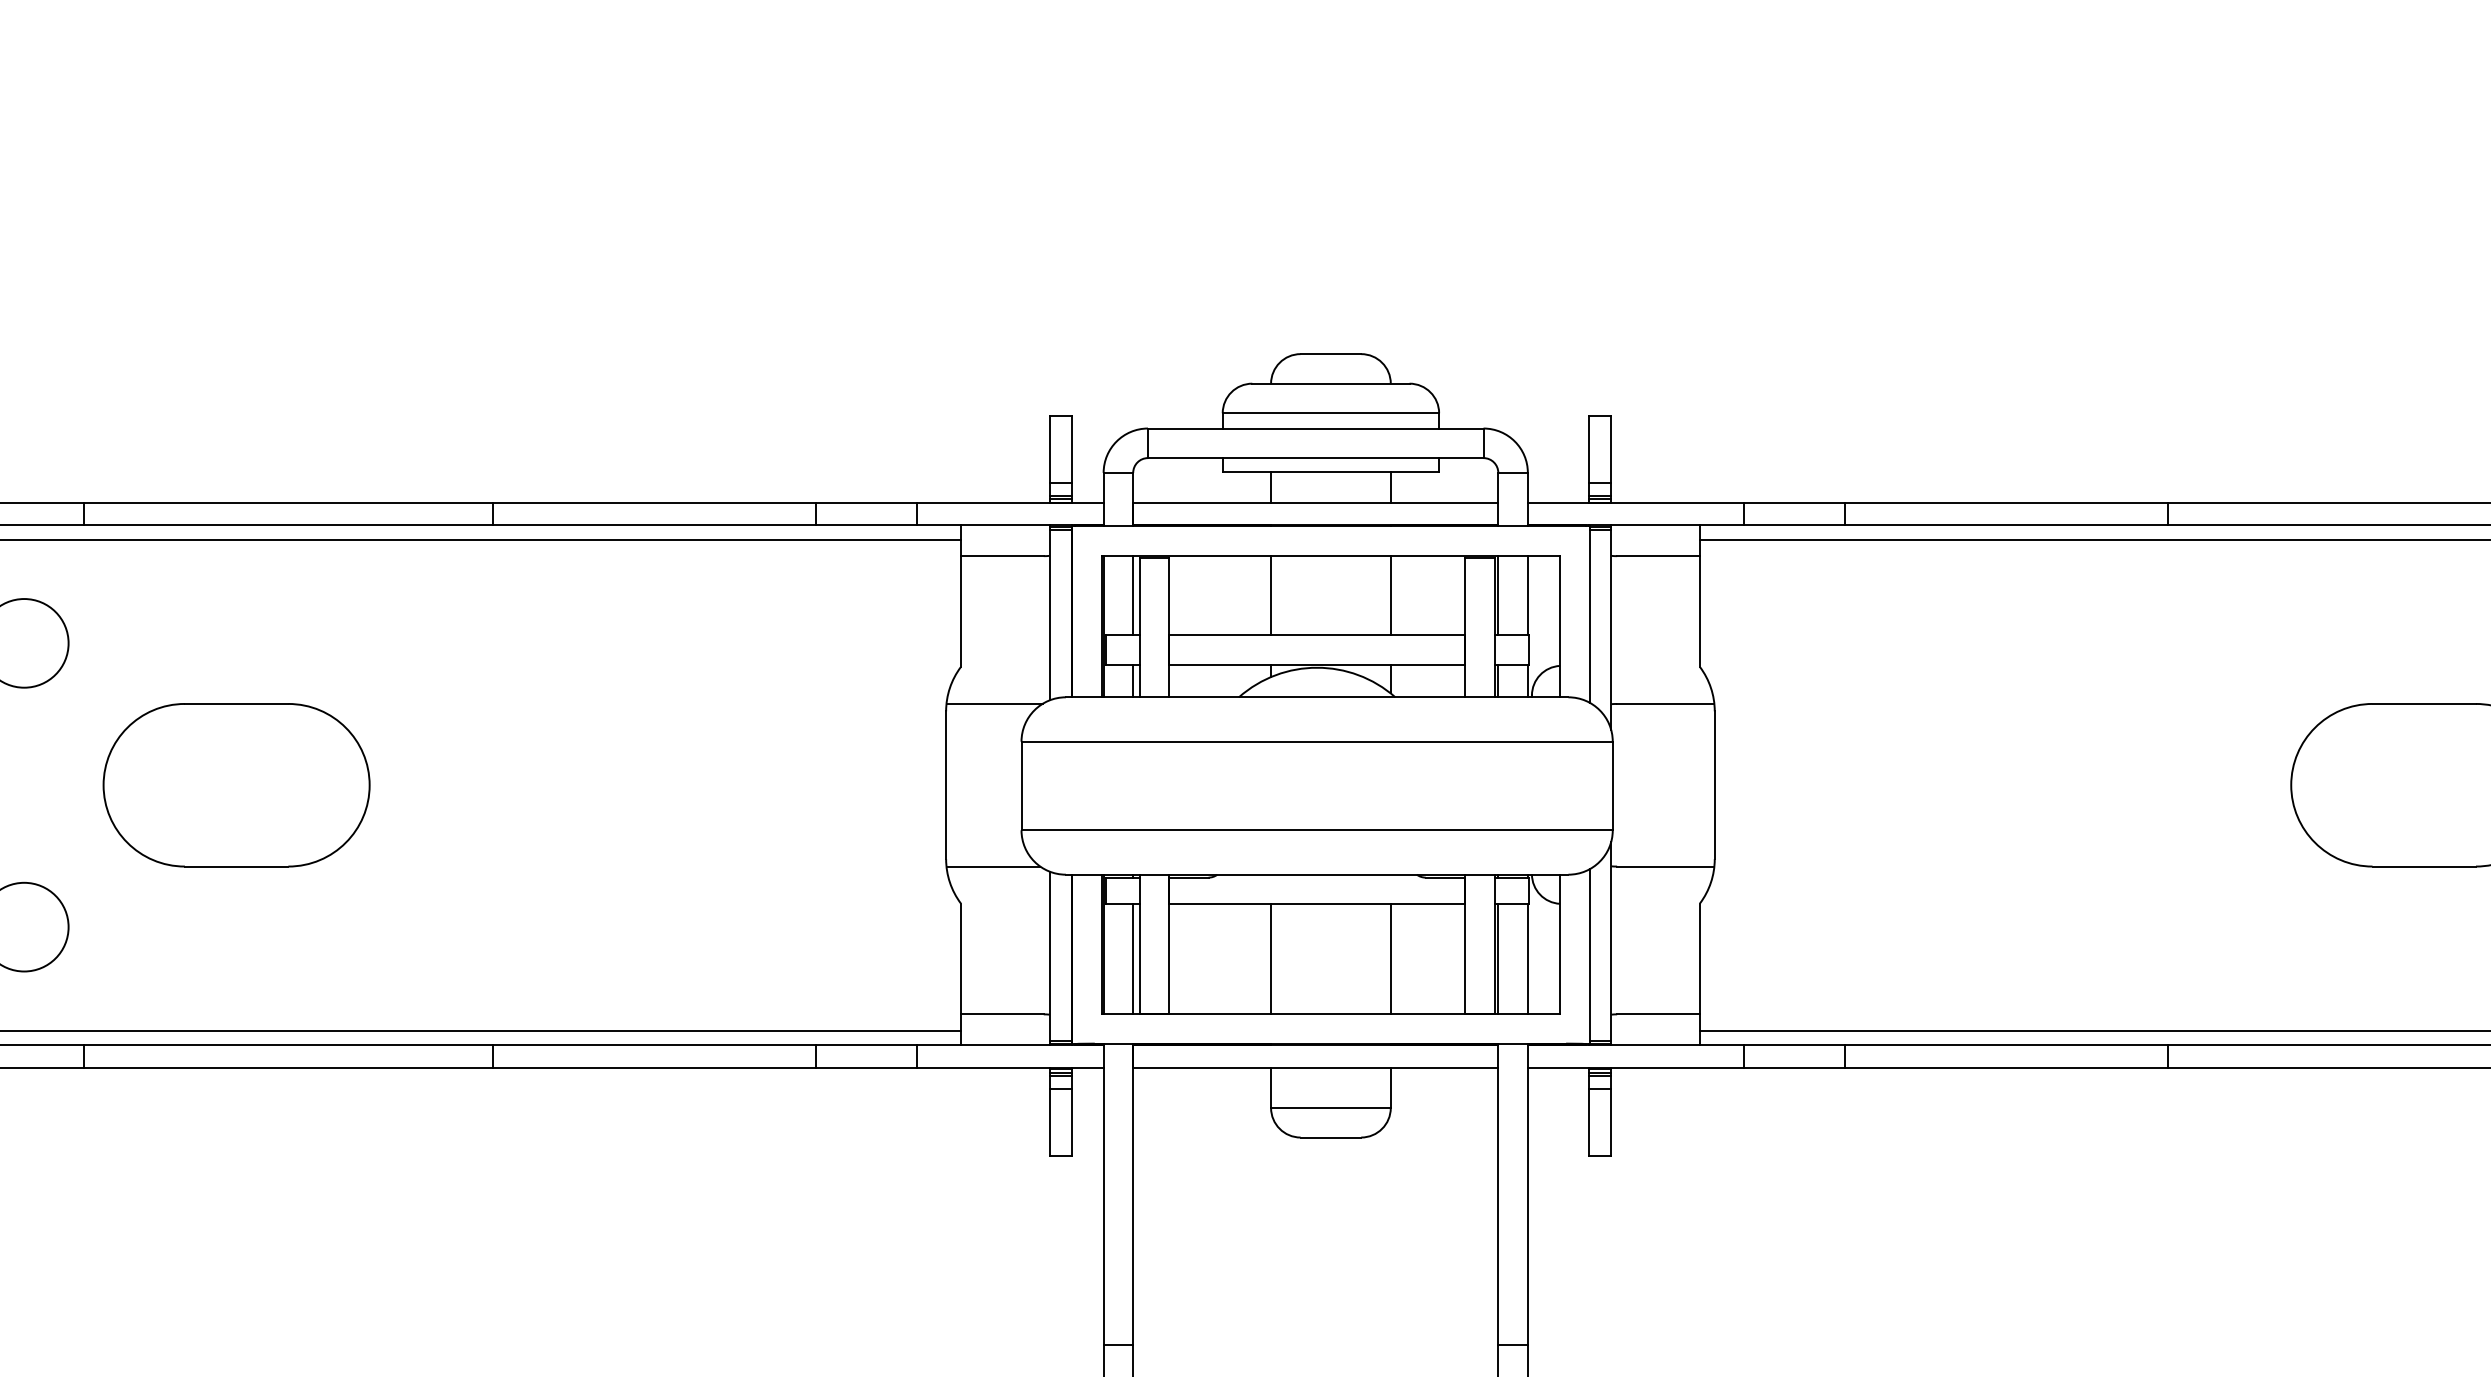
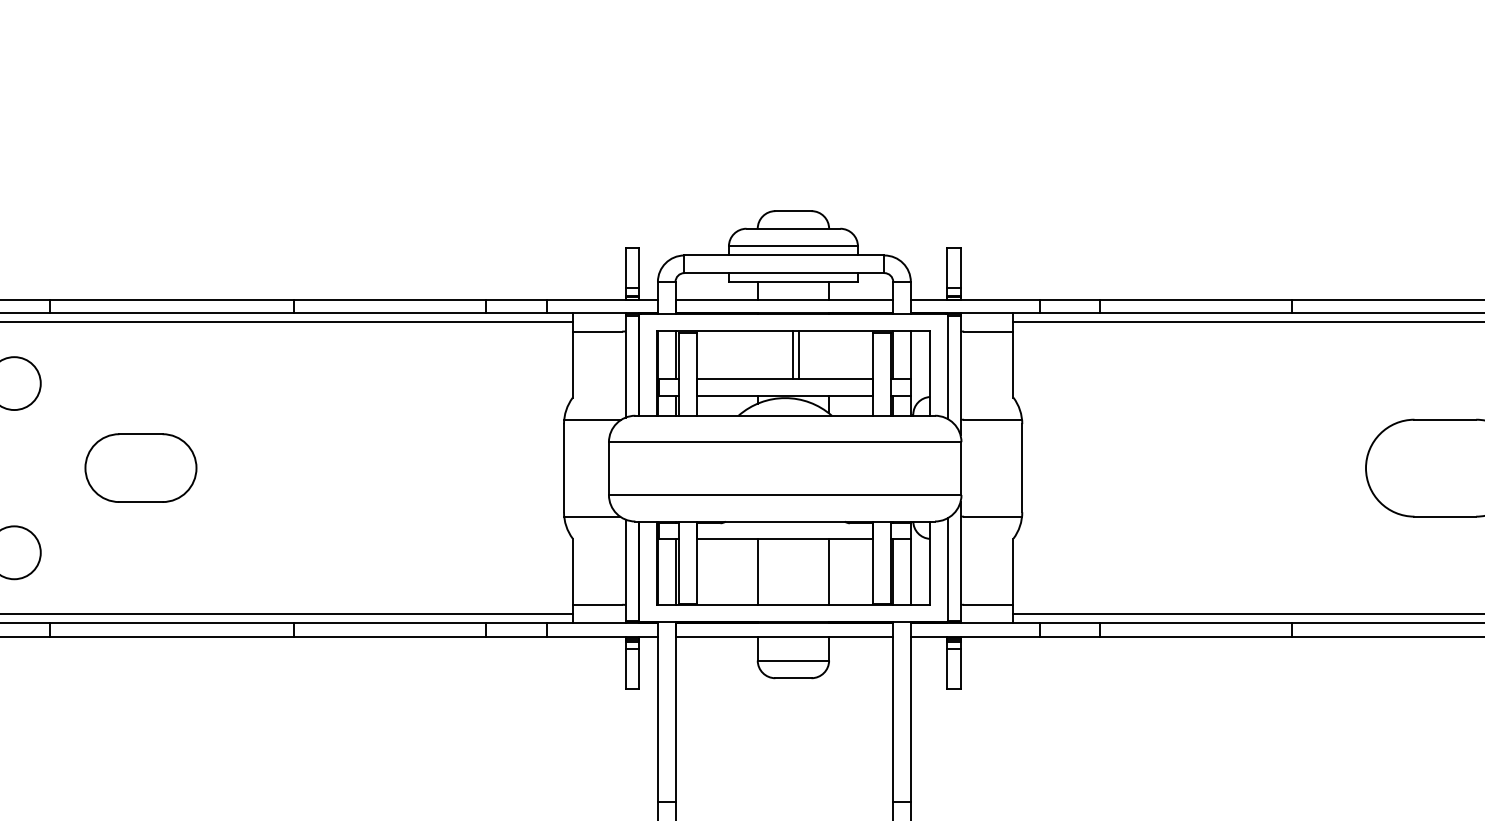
line: (1270, 594) -> (792, 354), moved
line: (1391, 594) -> (799, 354), moved
part: (235, 784) -> (140, 467), size x0.7

